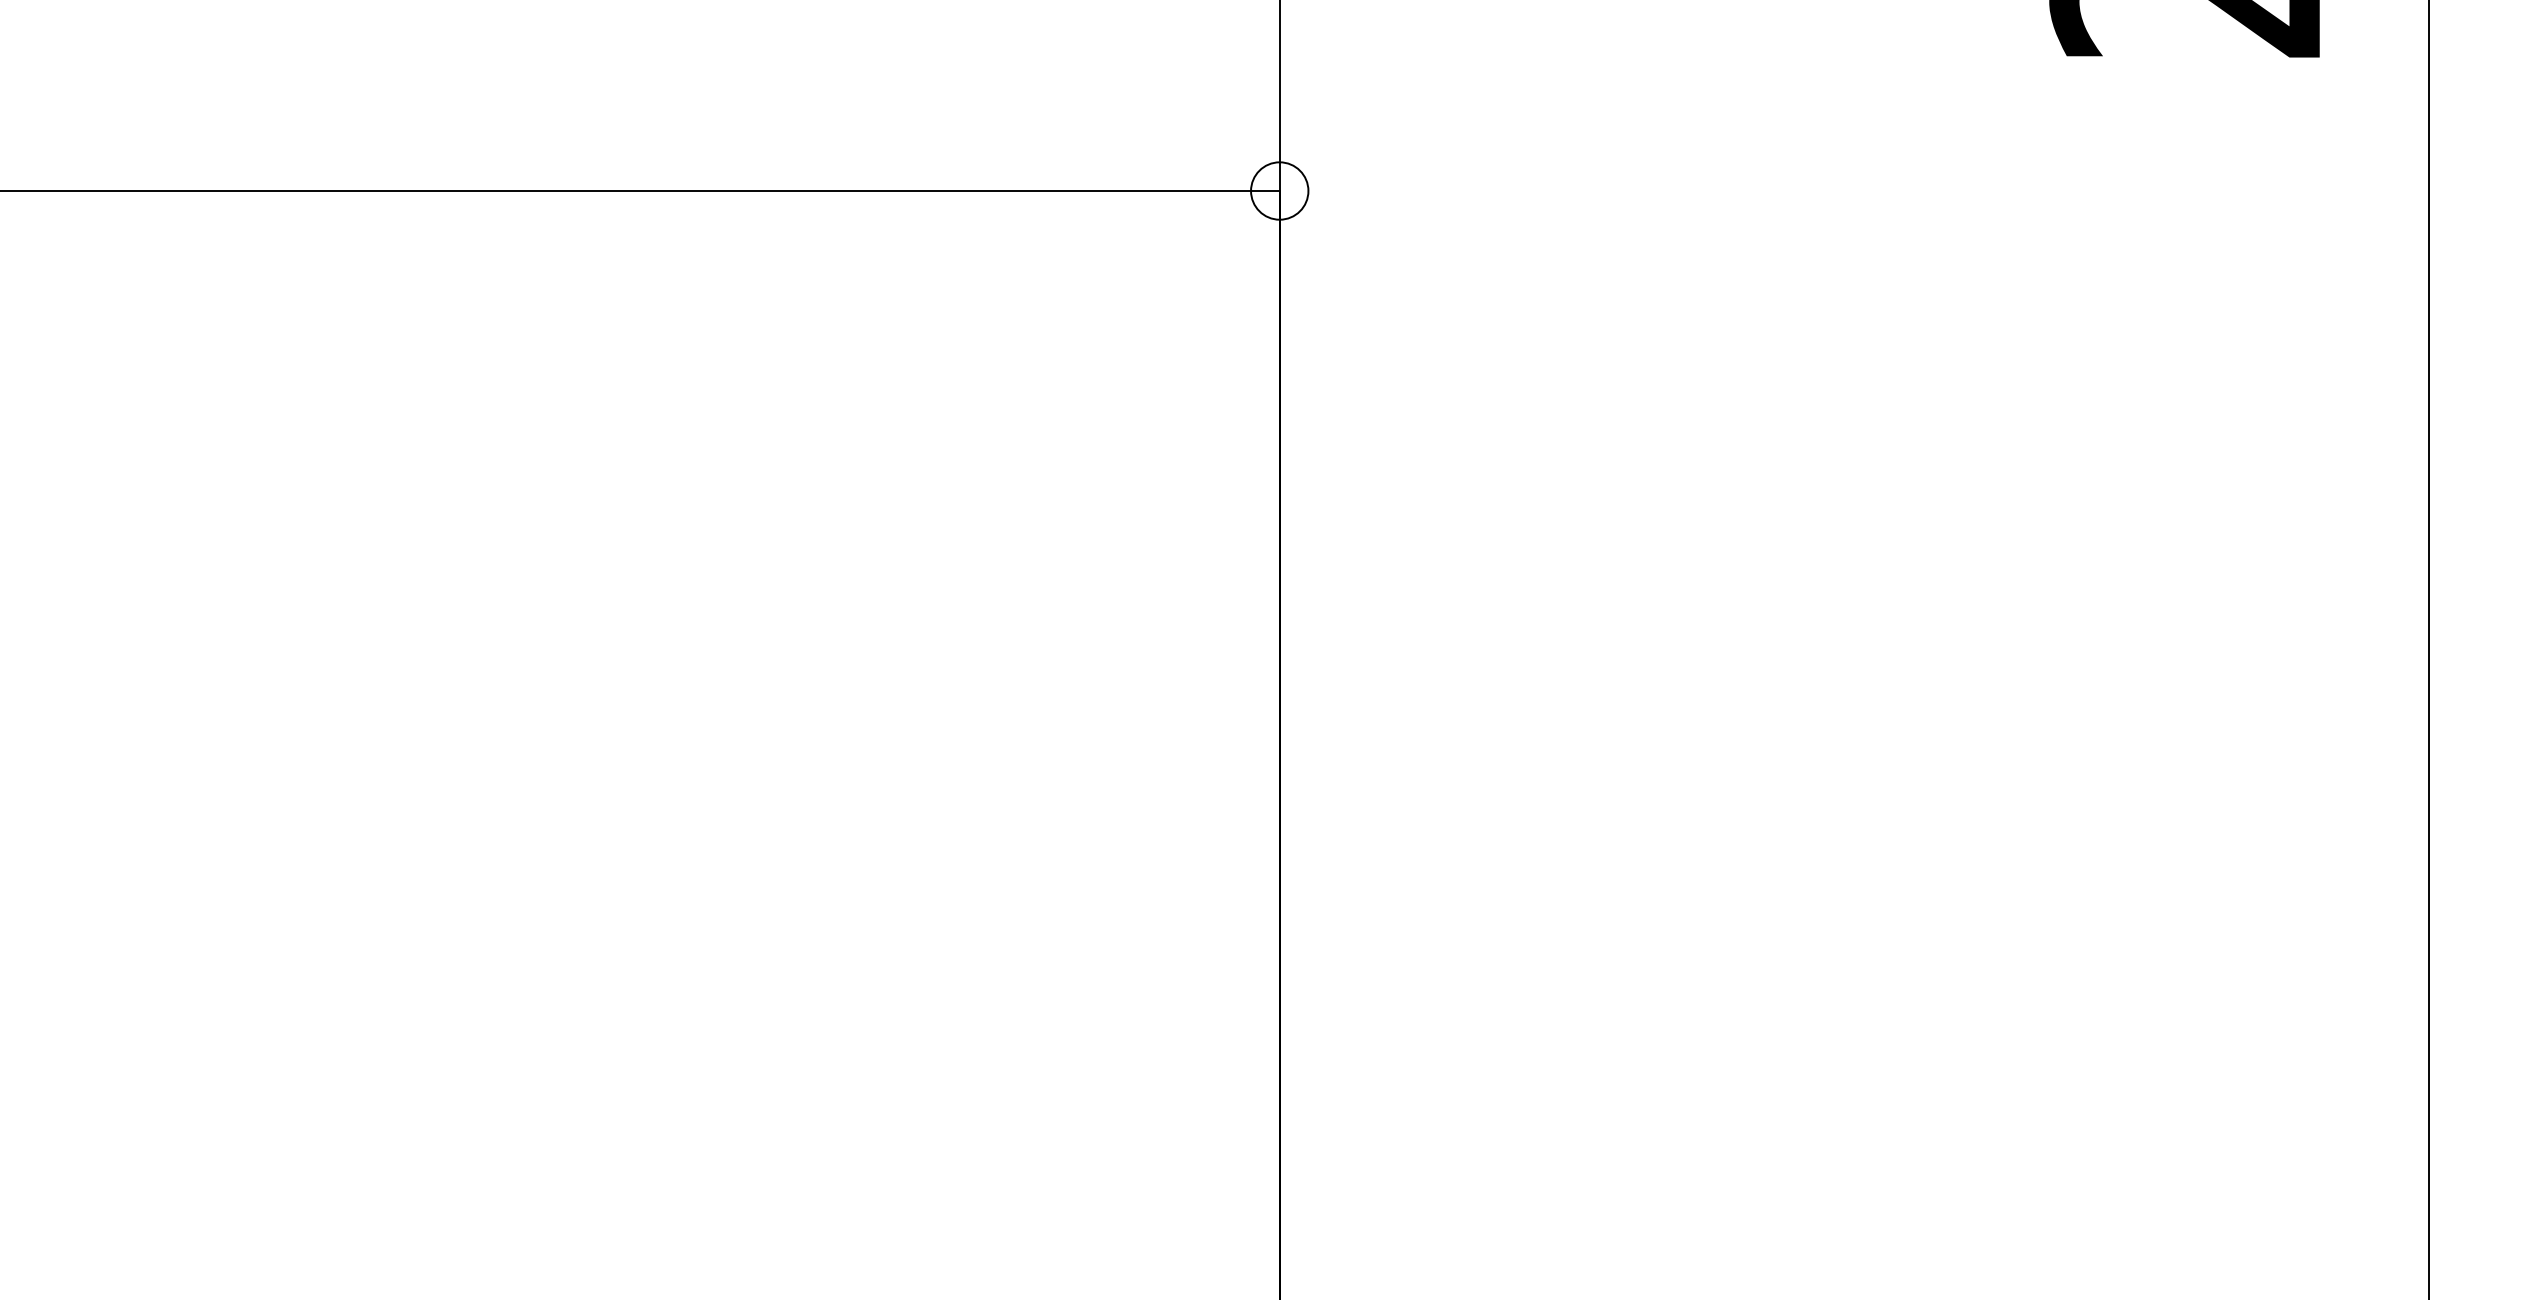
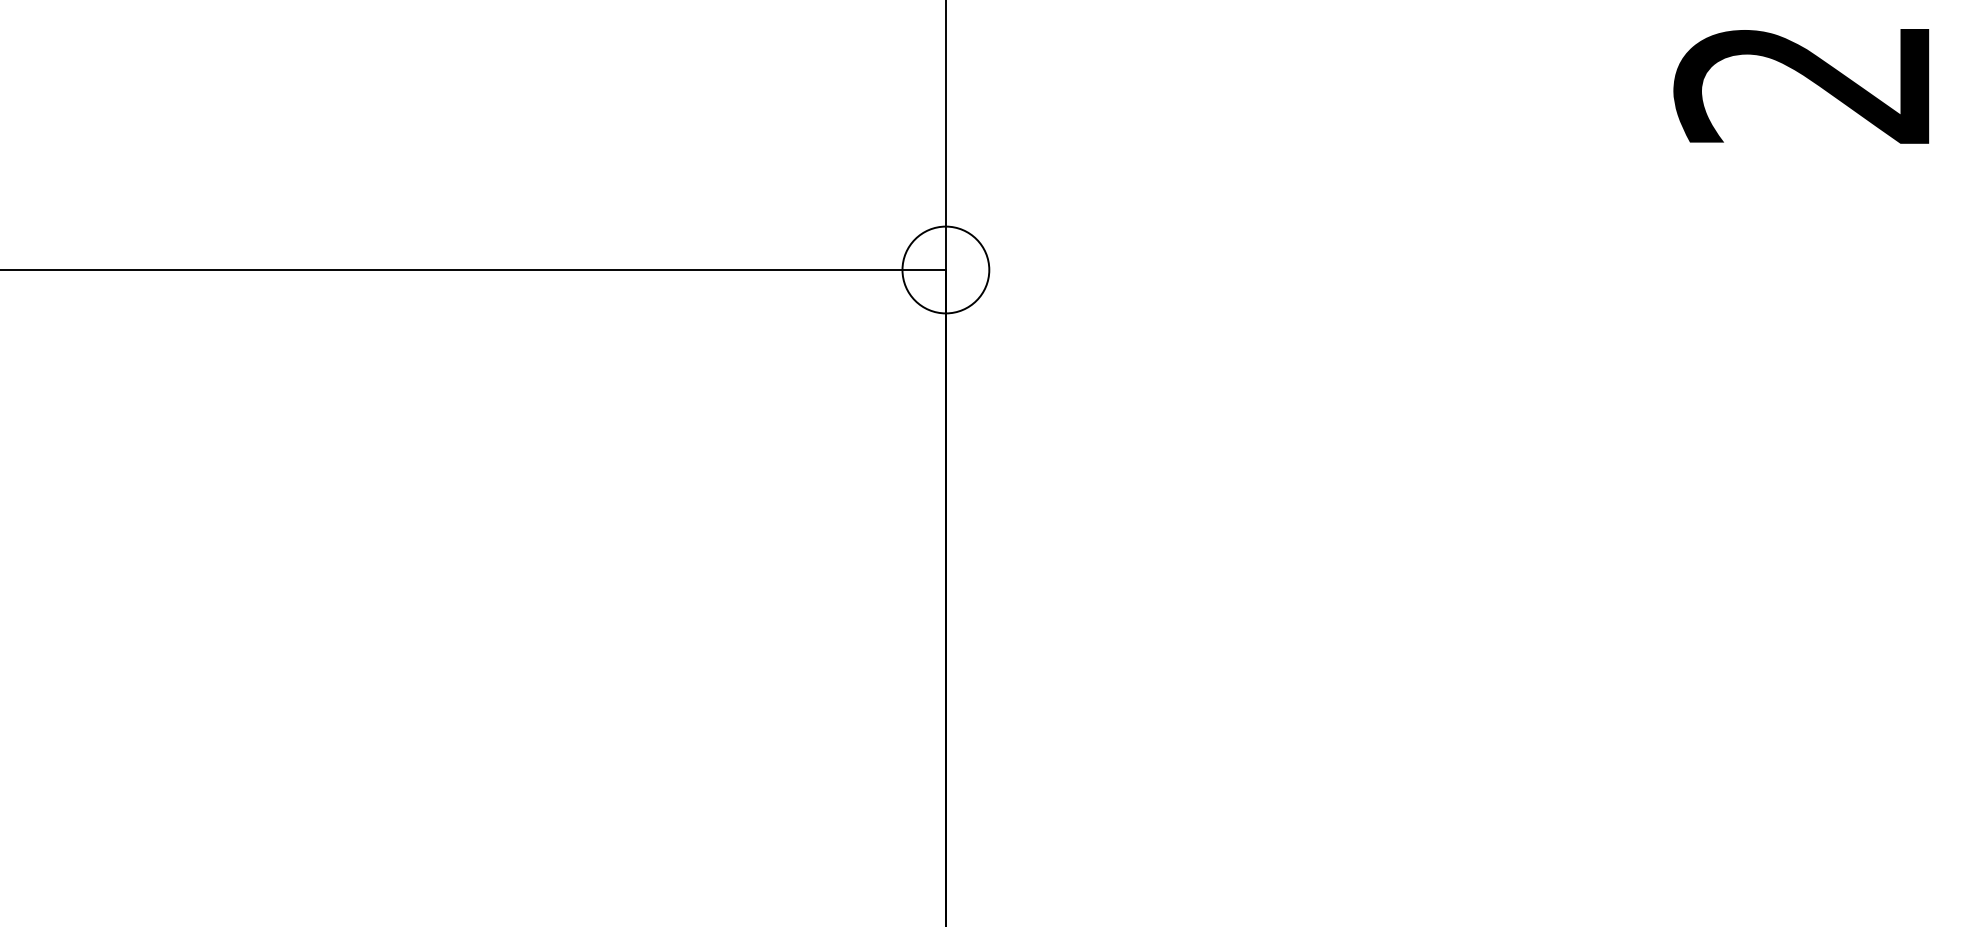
circle: (1279, 190) -> (945, 269), size x1.6

